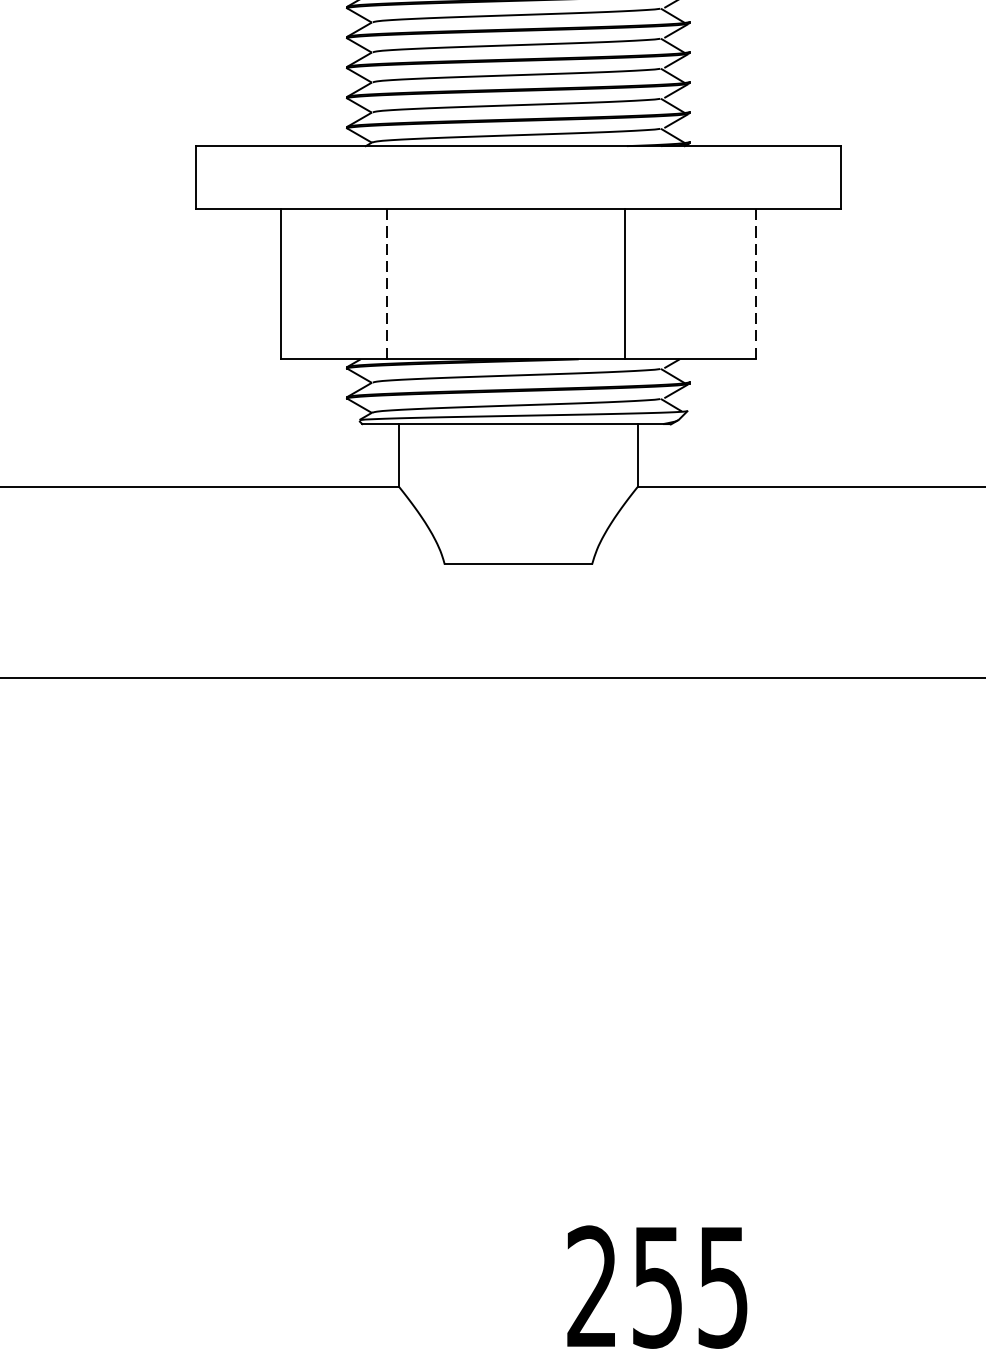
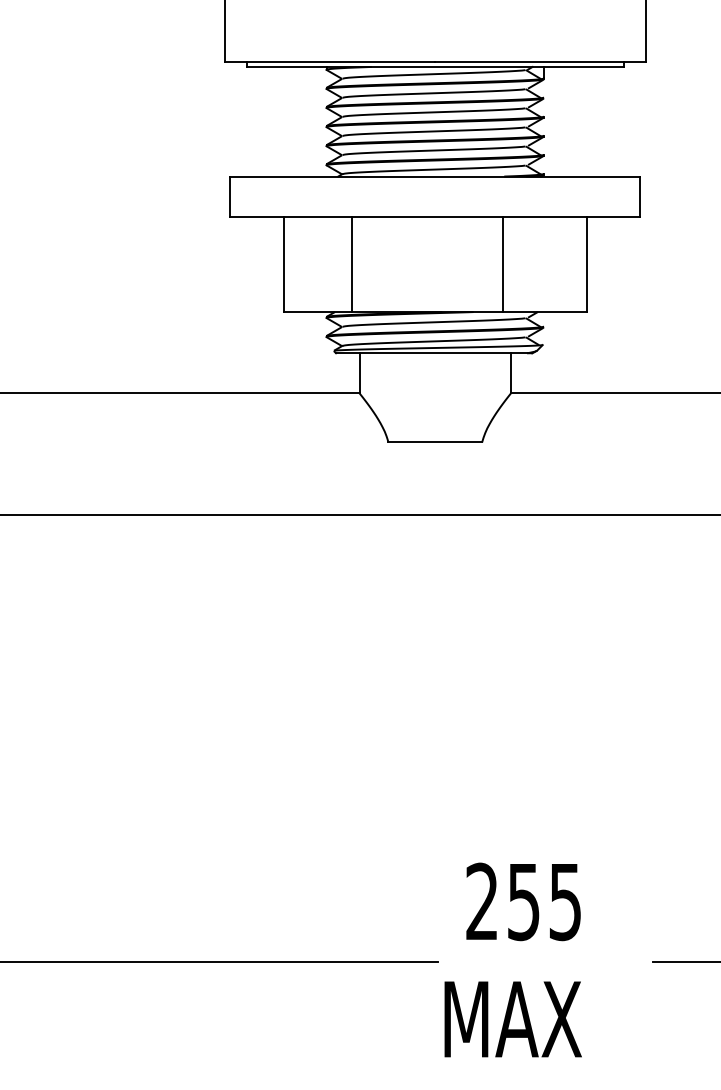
line: (386, 284) -> (351, 264), dashed -> solid
line: (756, 284) -> (586, 264), dashed -> solid

